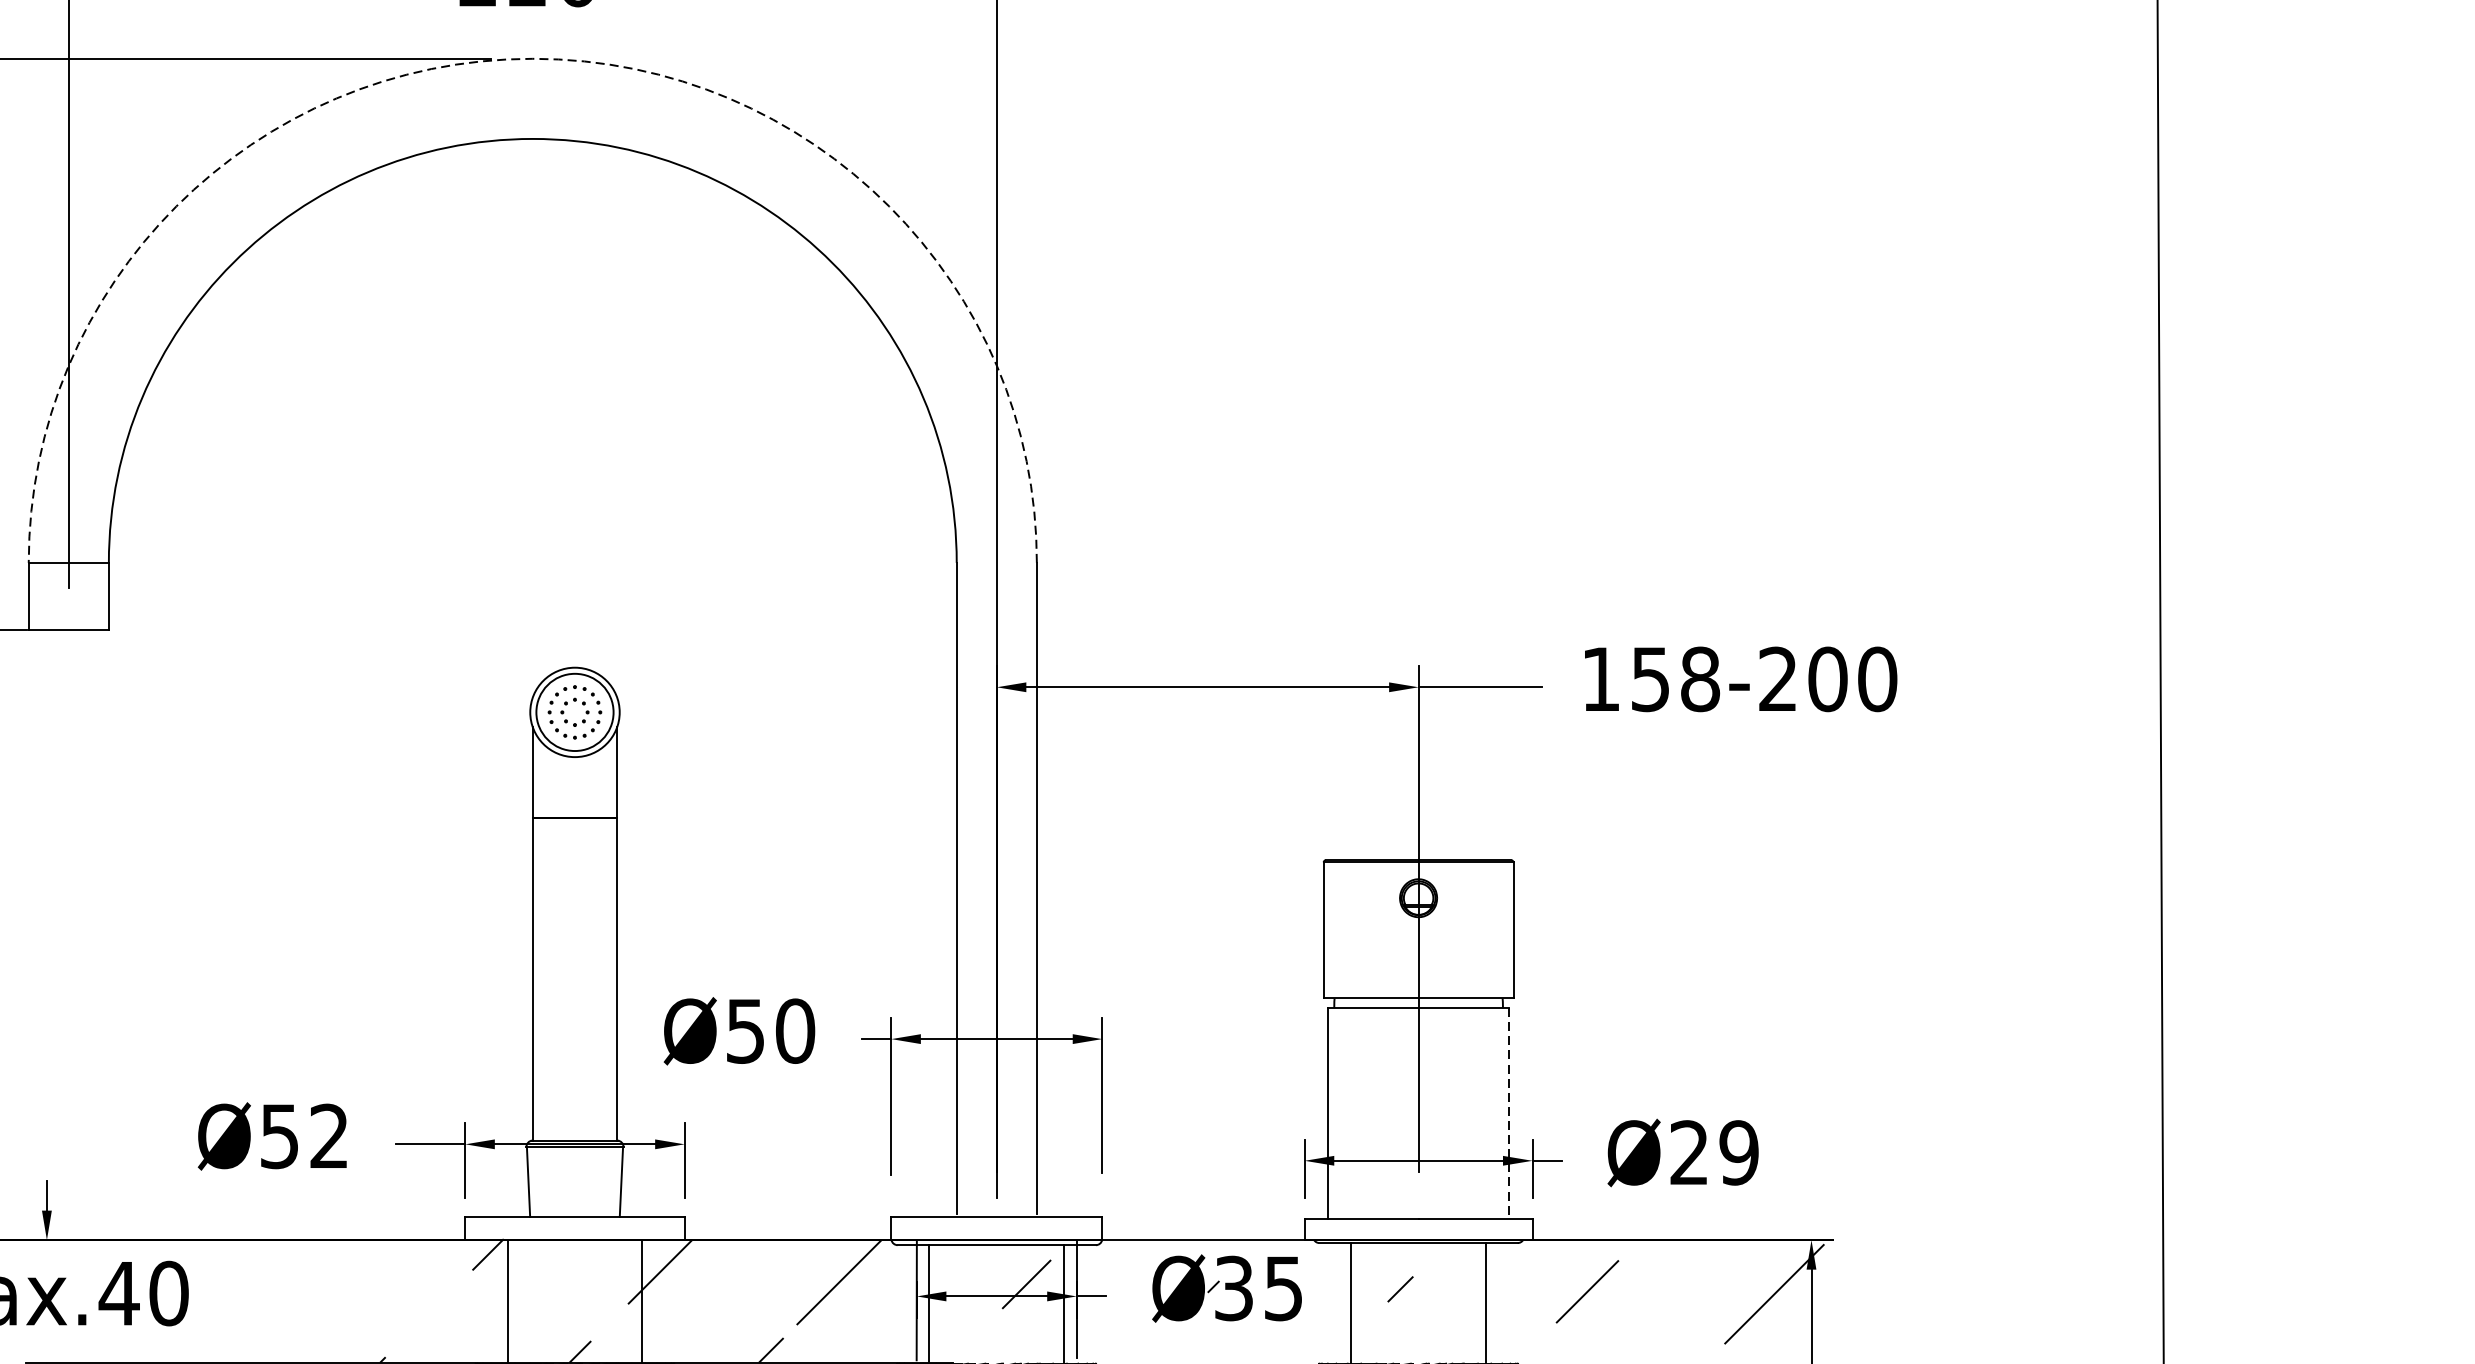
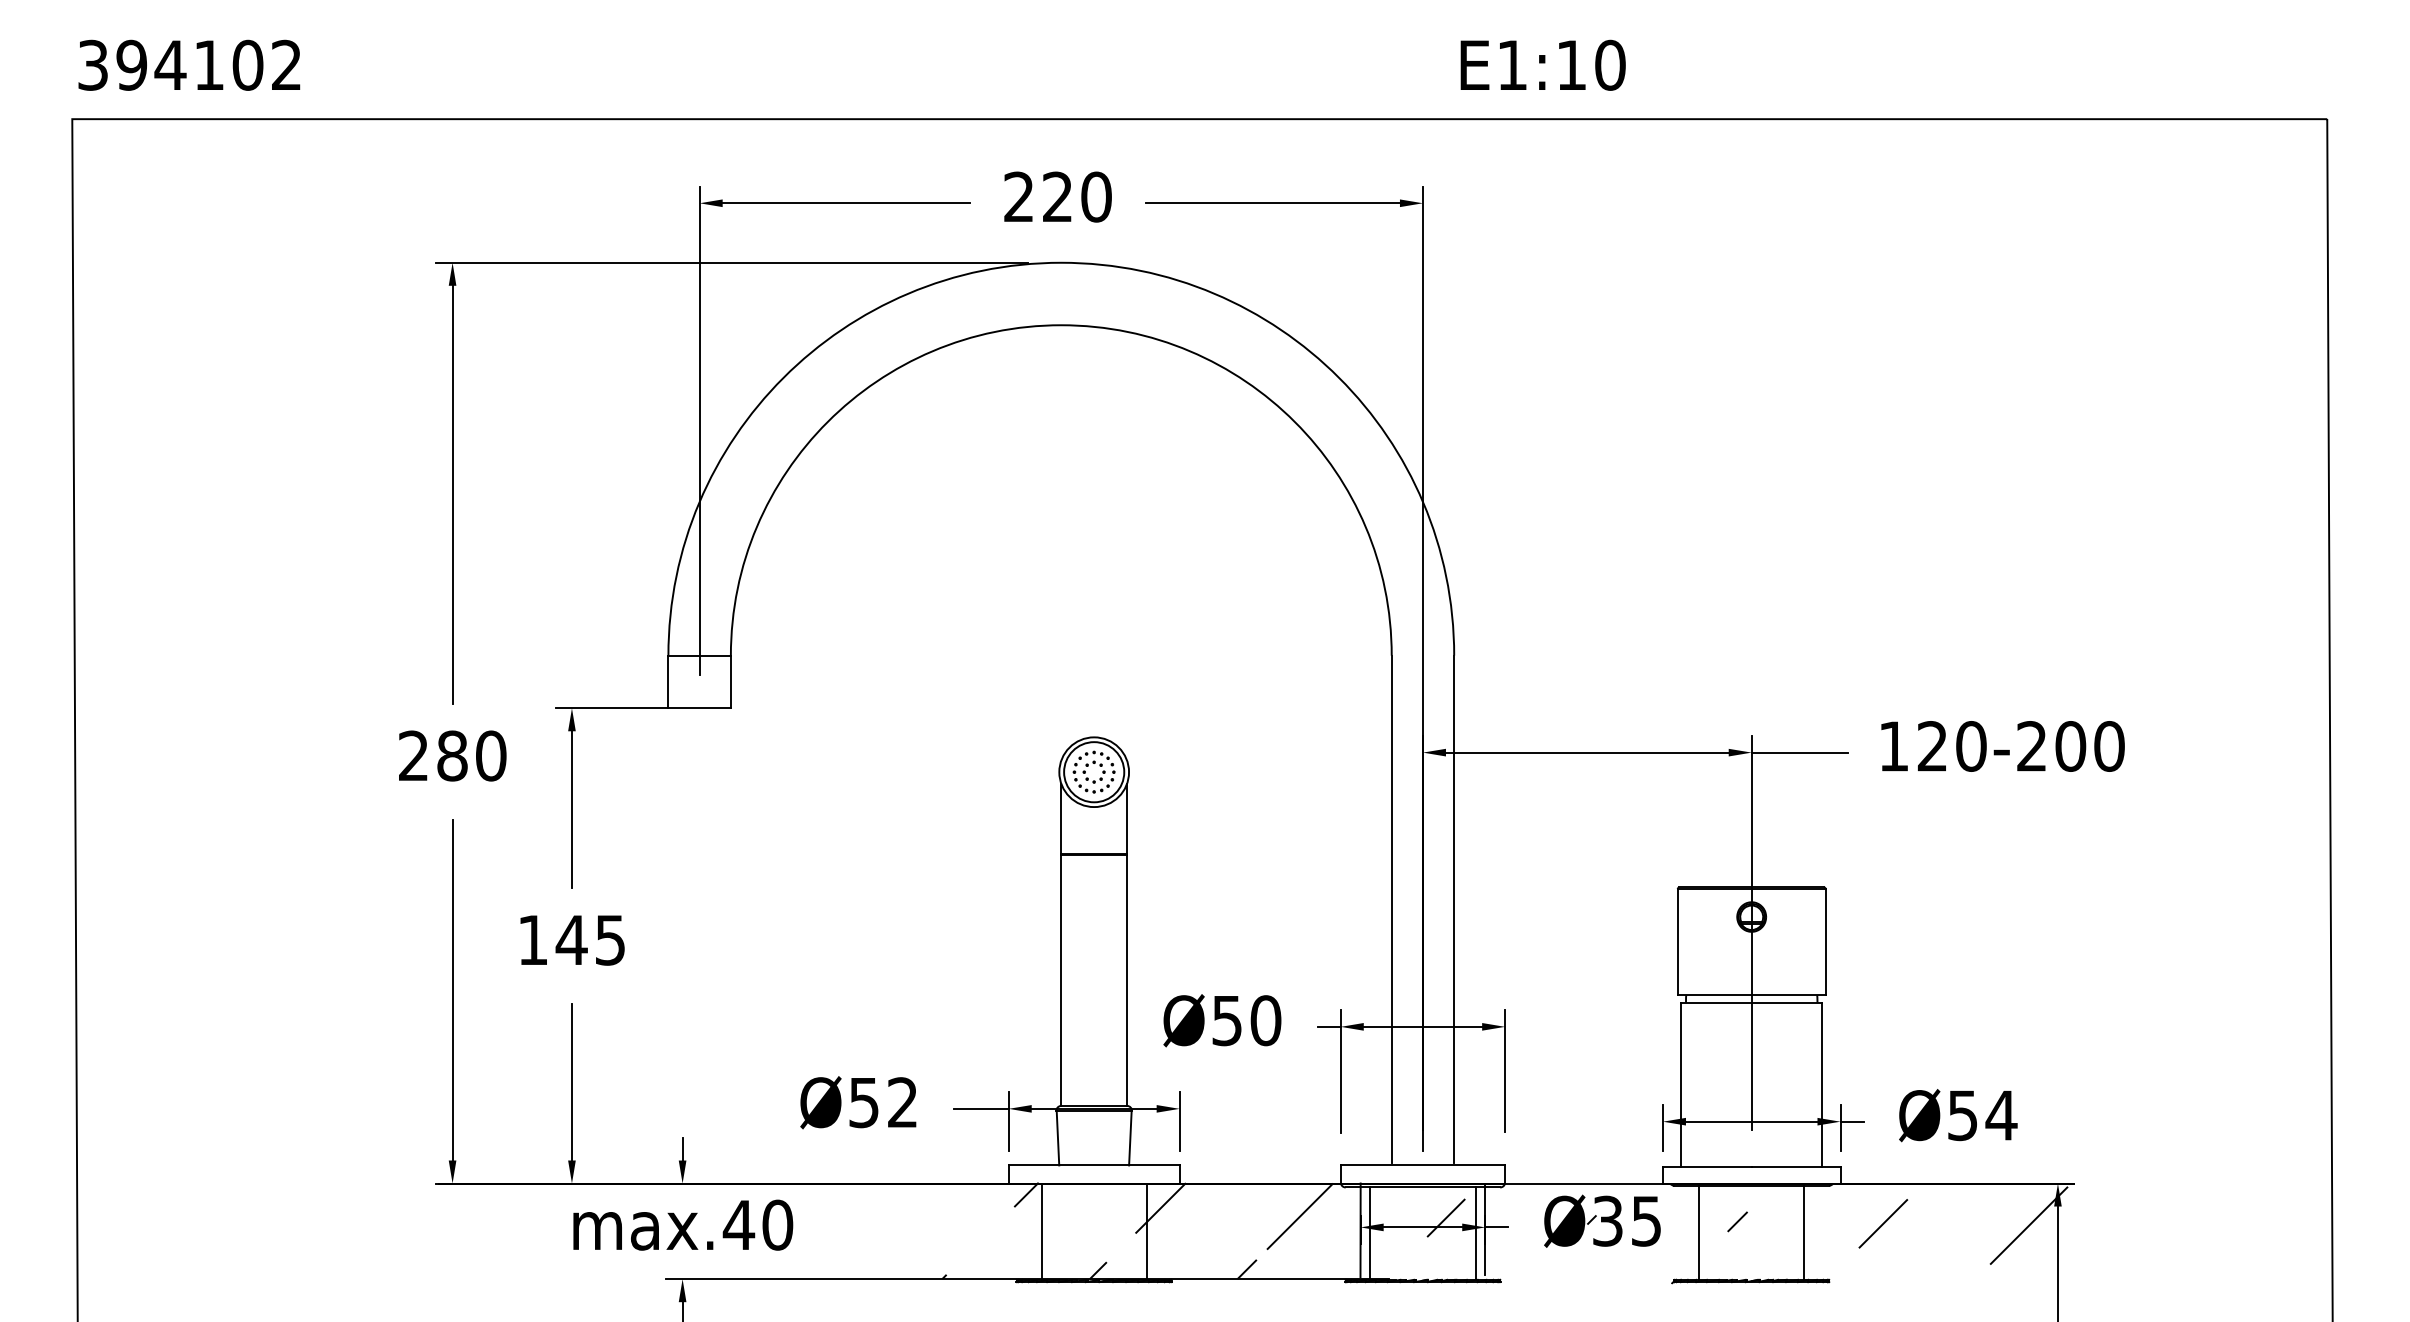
arc: (533, 58) -> (1061, 262), dashed -> solid
text: (1674, 679) -> (1951, 746), 158-200 -> 120-200
line: (1509, 1114) -> (1822, 1085), dashed -> solid
text: (1714, 1152) -> (1982, 1115), Ø29 -> Ø54

